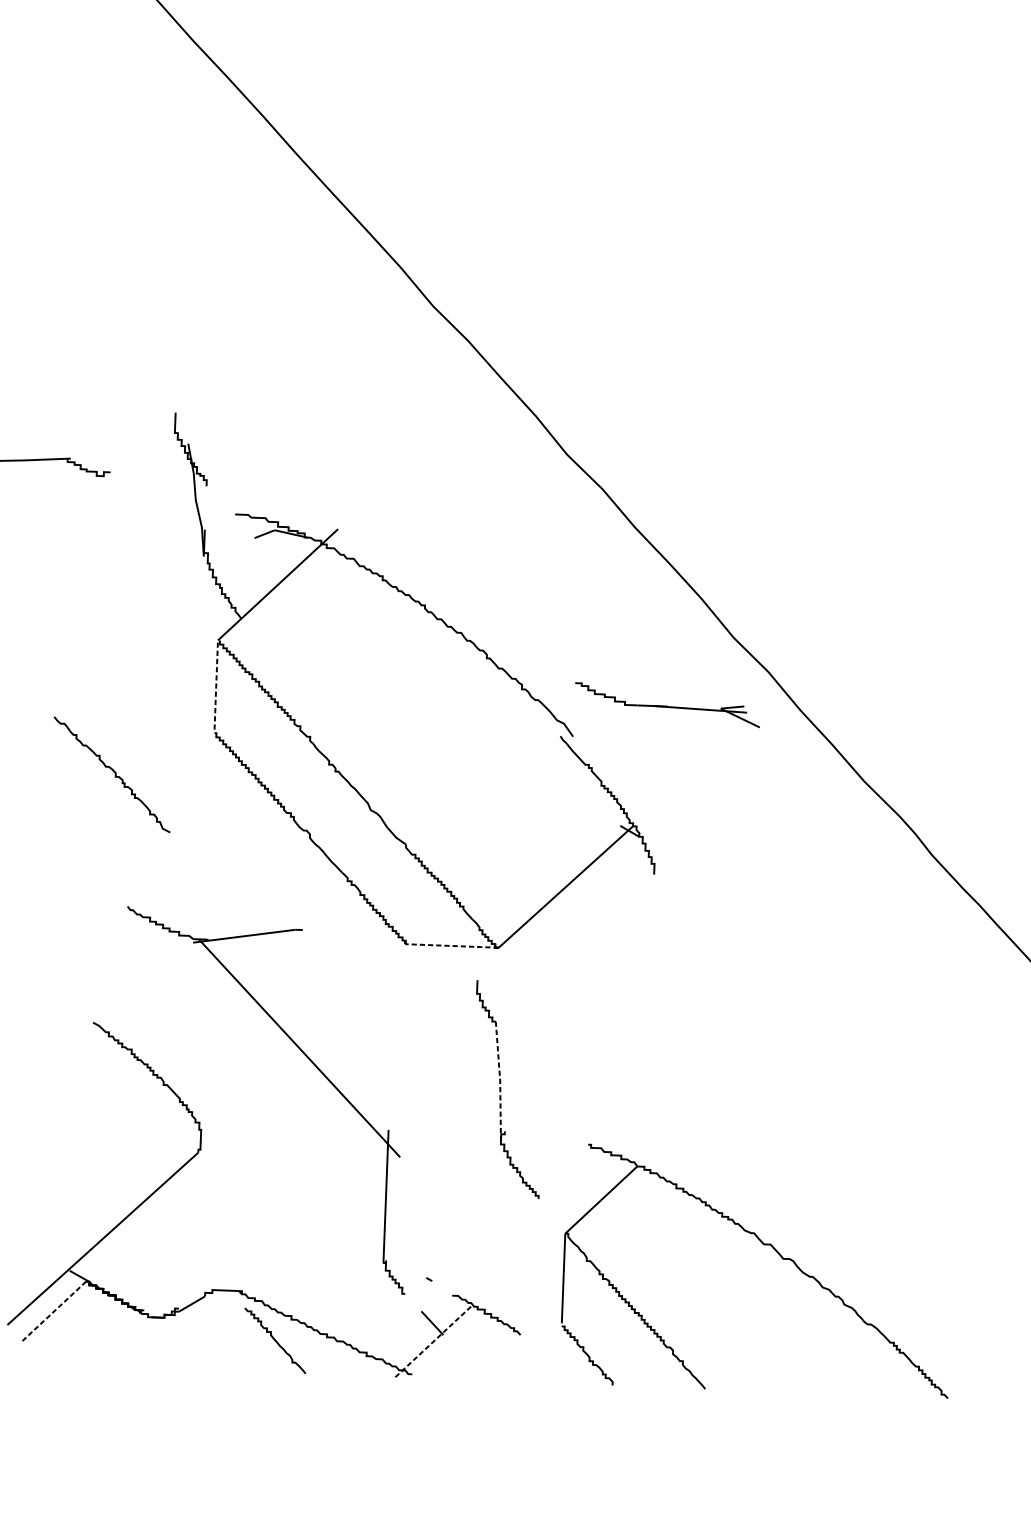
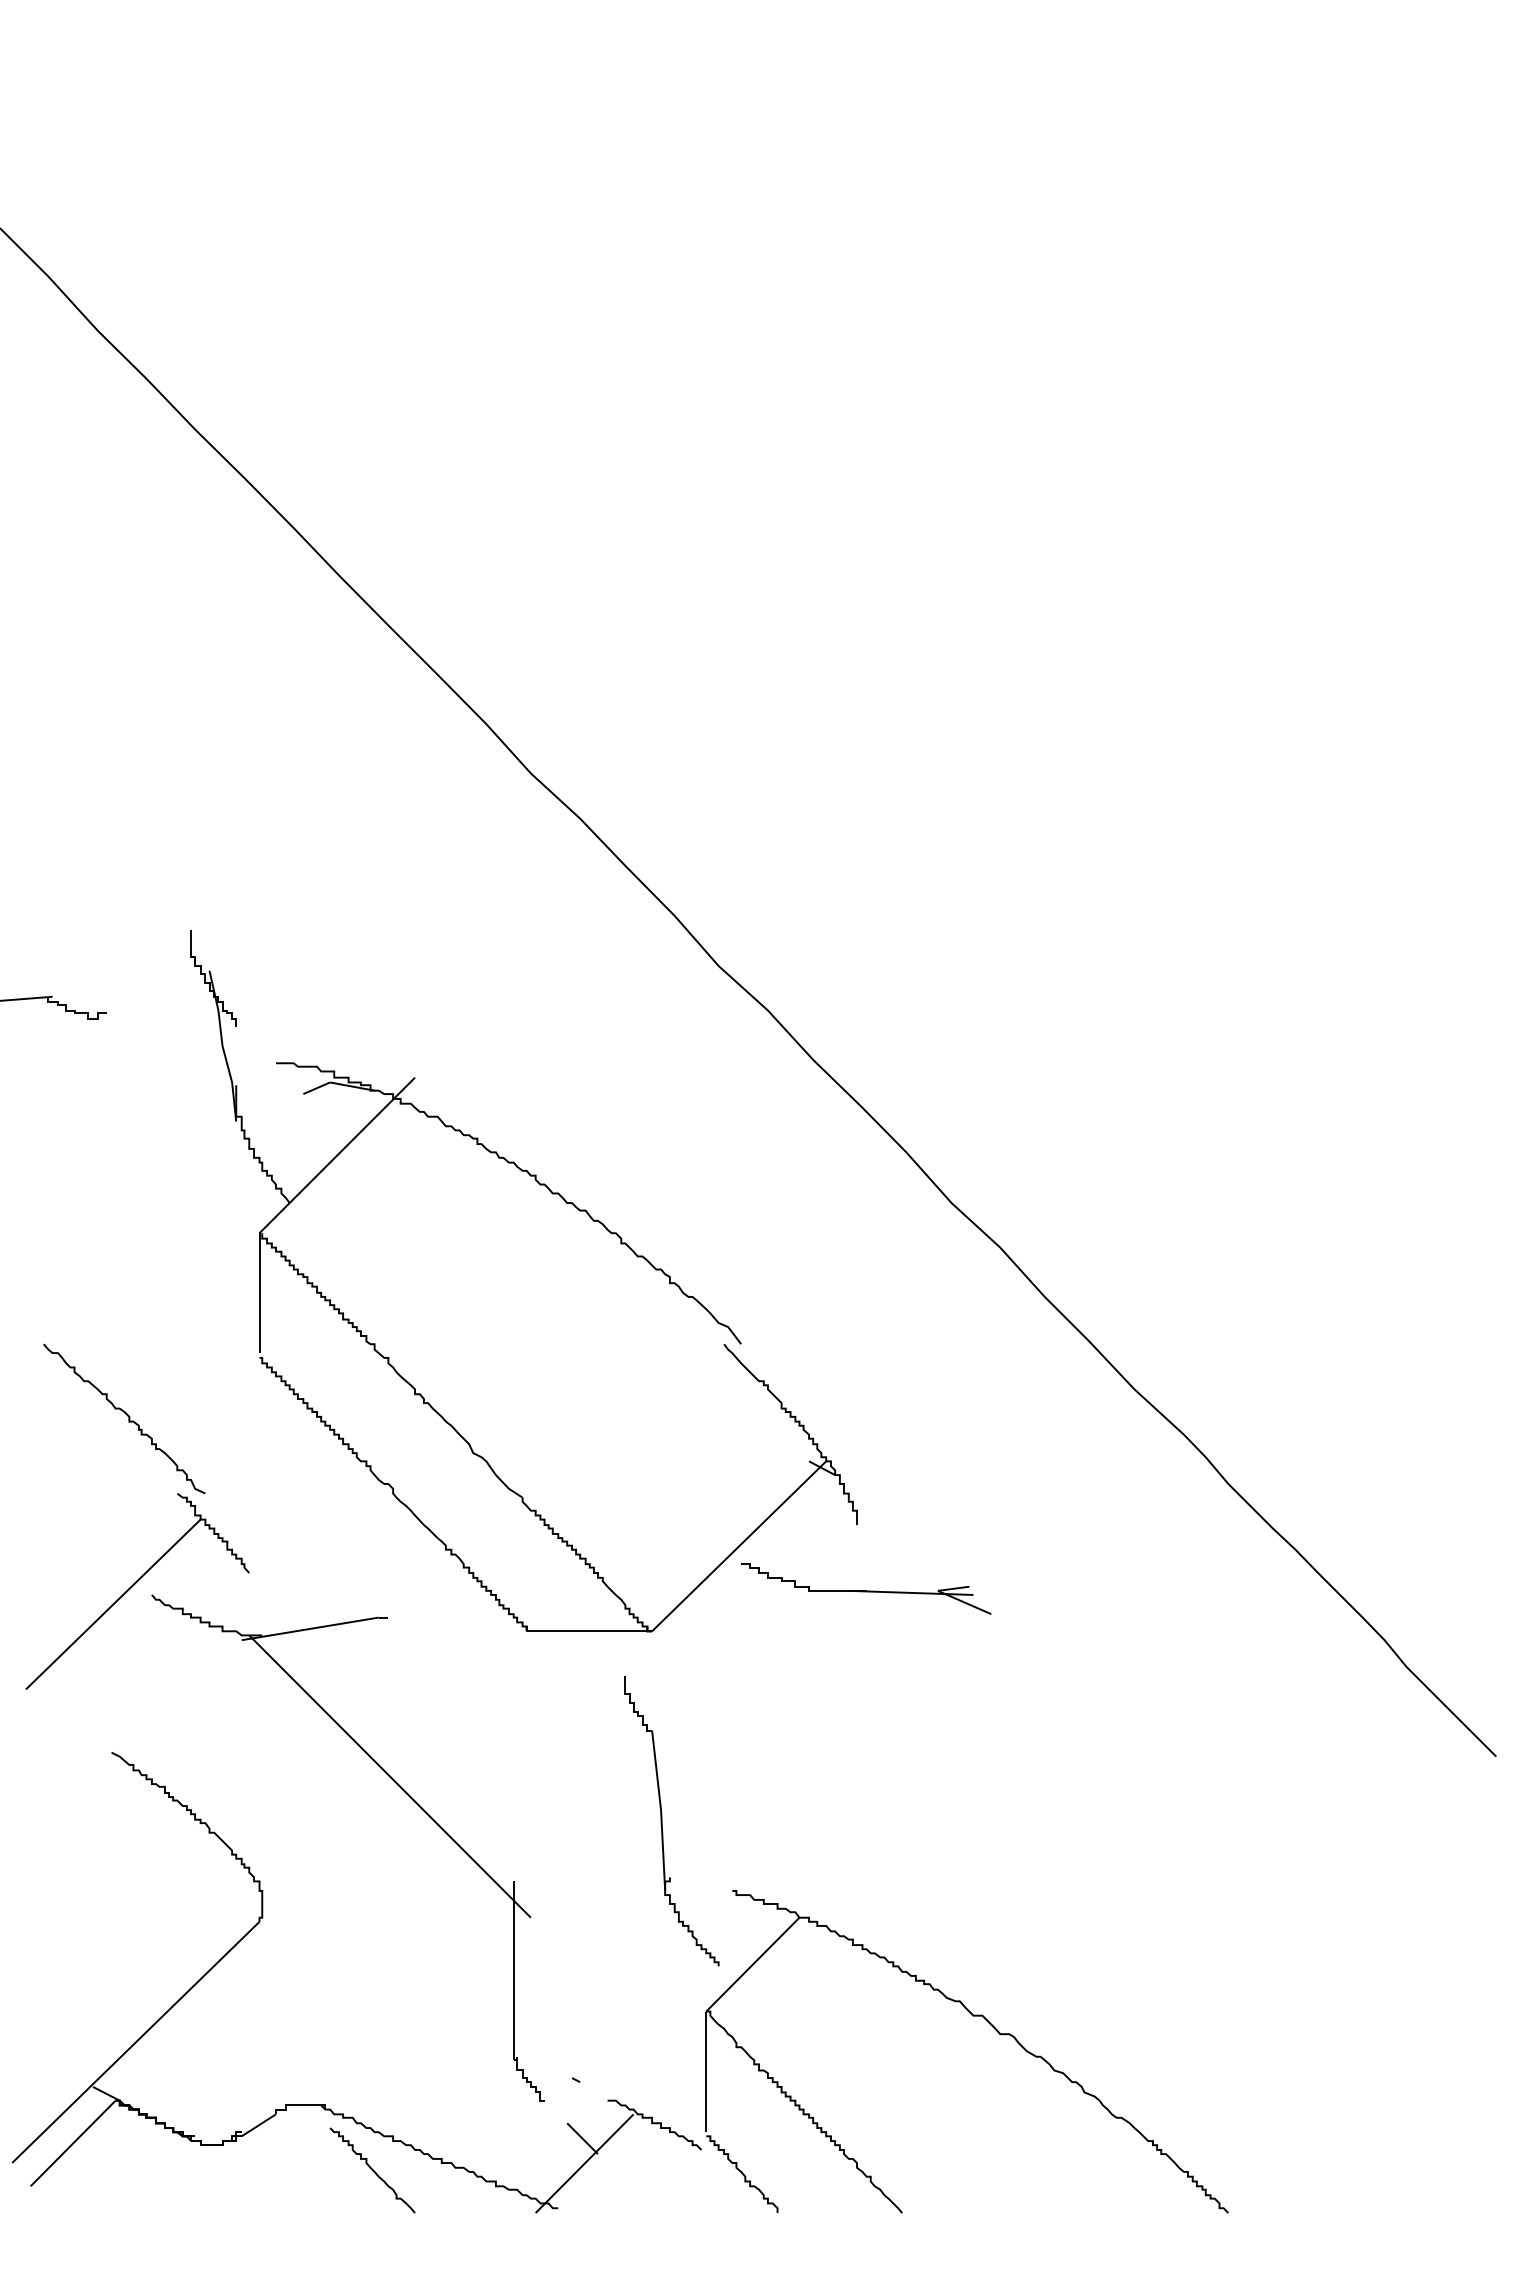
line: (216, 685) -> (259, 1293), dashed -> solid
part: (667, 704) -> (866, 1588), moved
part: (114, 899) -> (133, 1586), added
line: (452, 946) -> (589, 1631), dashed -> solid
line: (500, 1081) -> (661, 1810), dashed -> solid
part: (777, 1252) -> (991, 2026), moved
line: (52, 1312) -> (72, 2143), dashed -> solid
line: (433, 1341) -> (584, 2163), dashed -> solid

